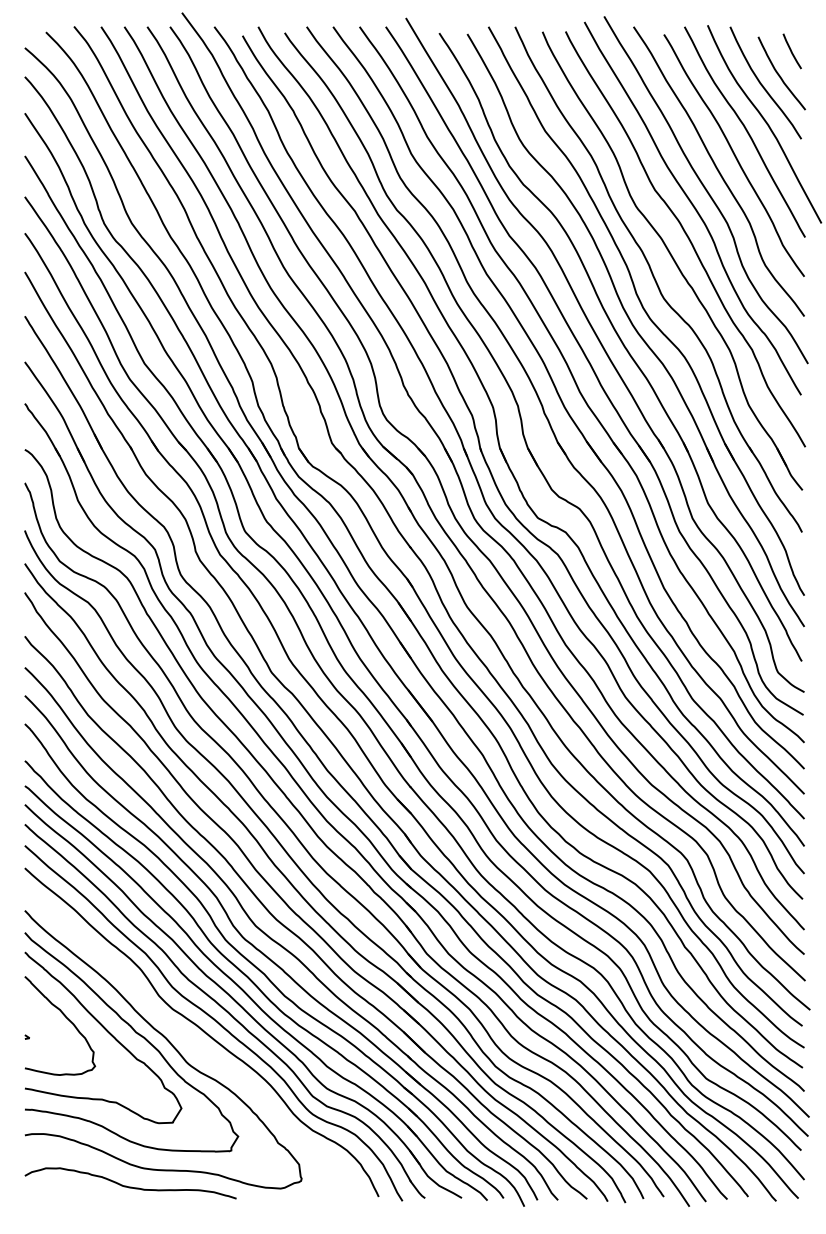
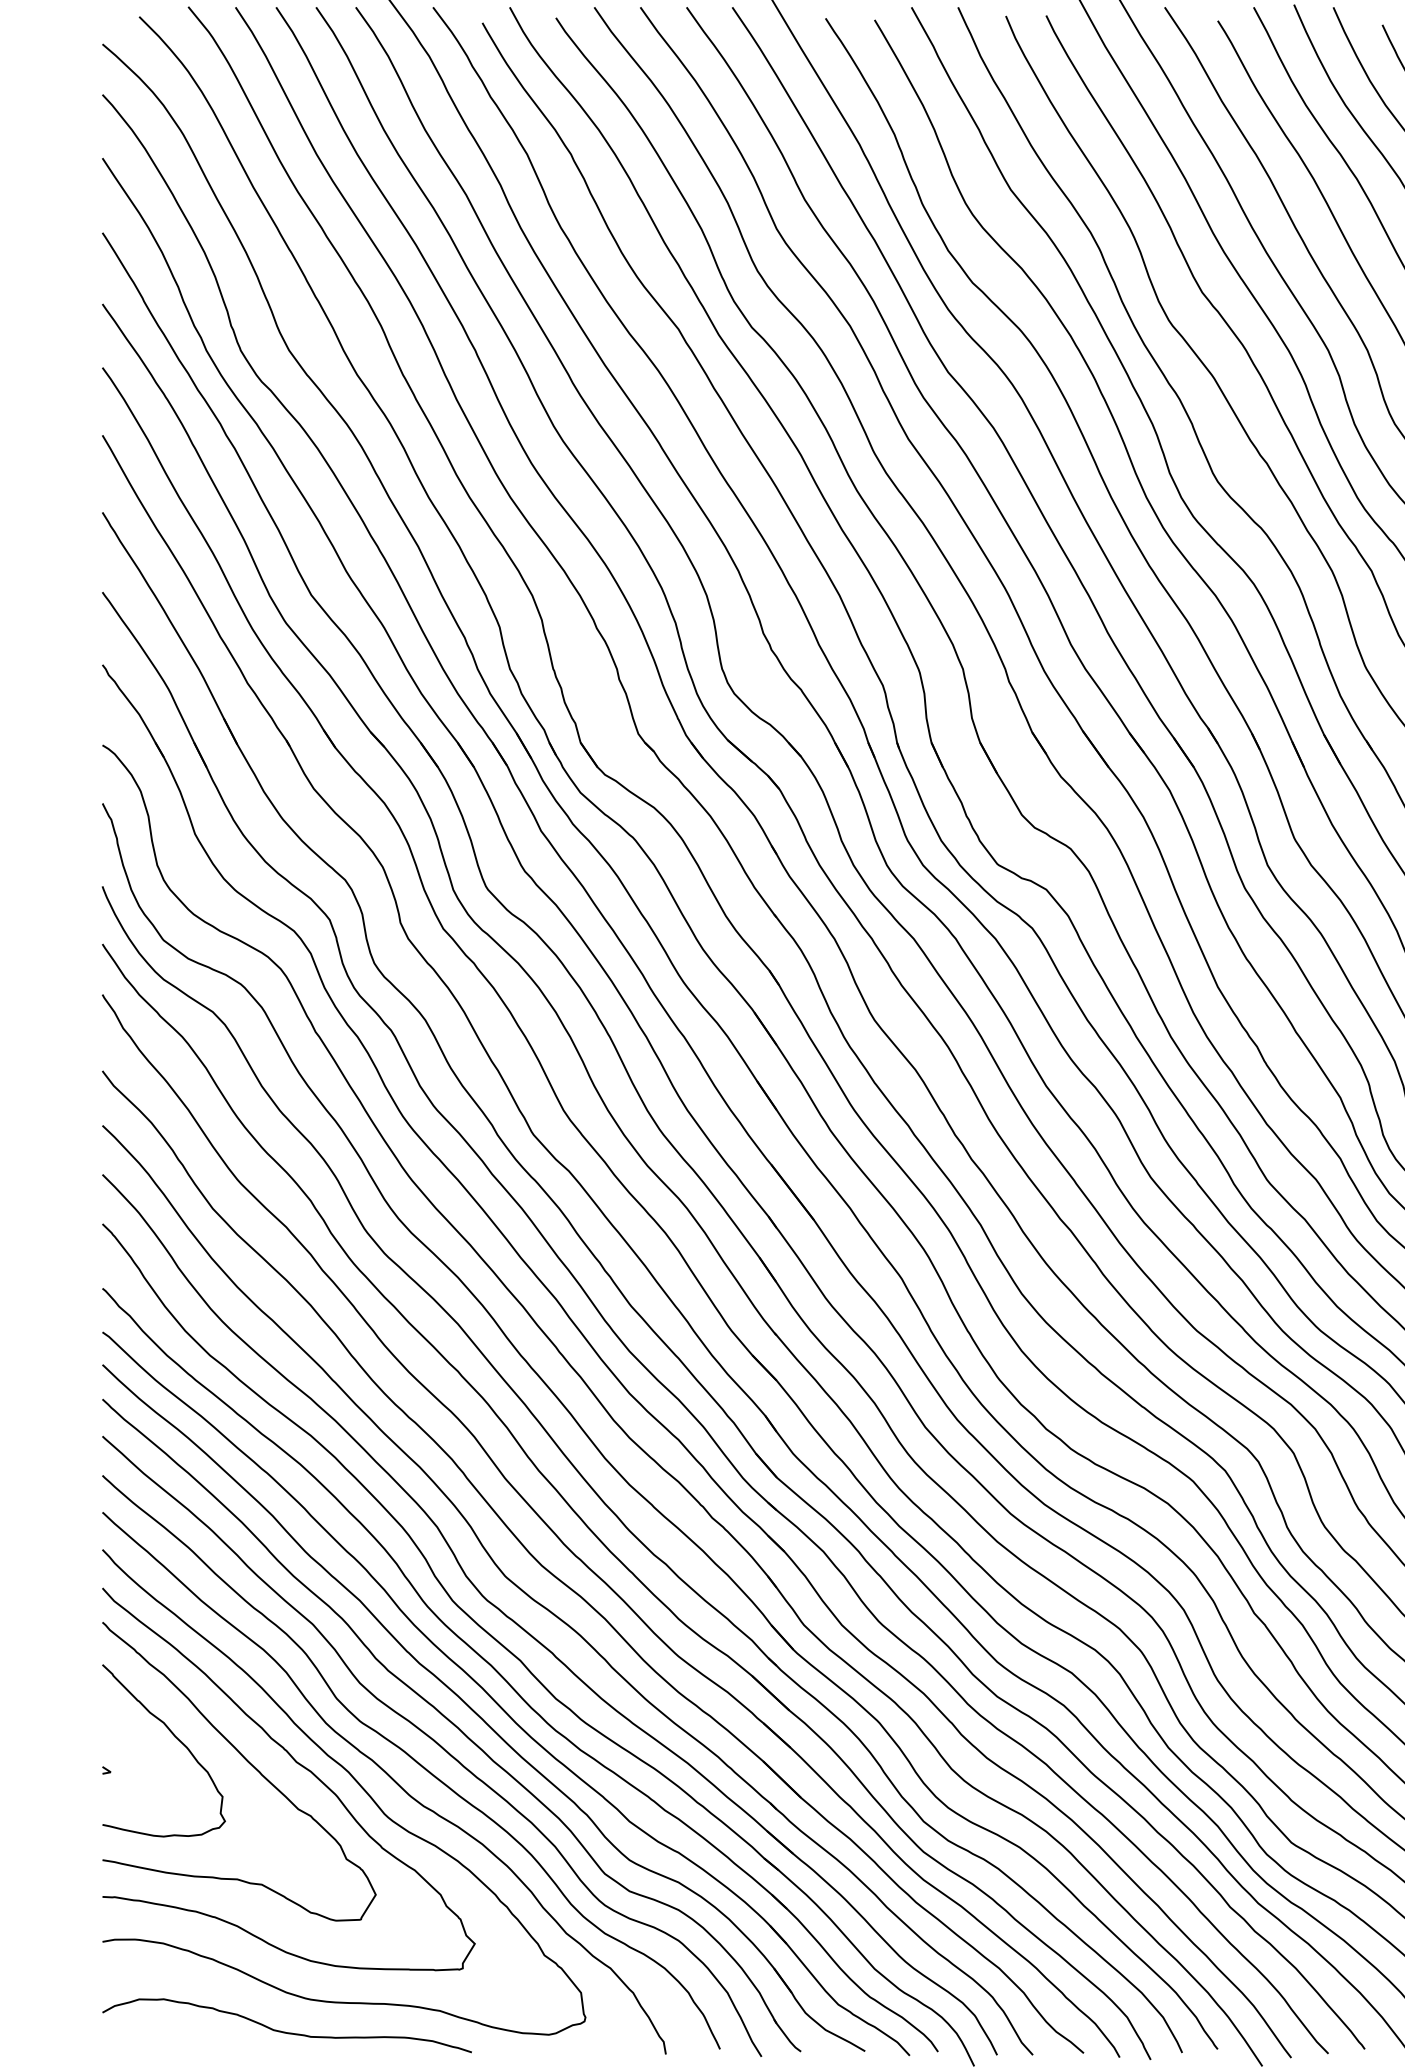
curve: (188, 1040) -> (387, 1776), added

